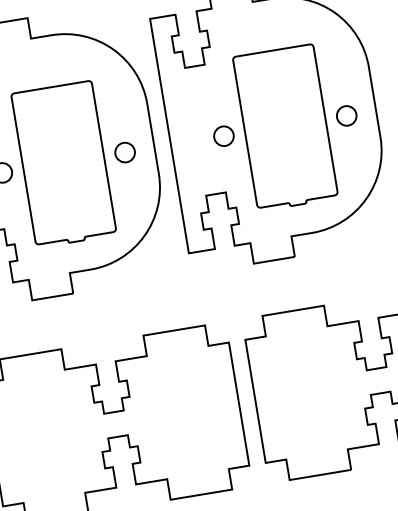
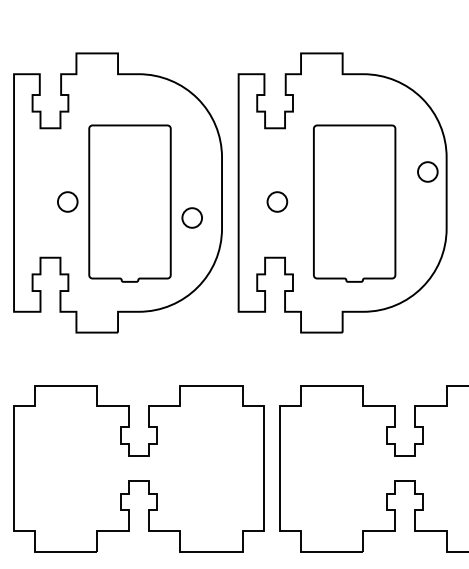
part: (346, 115) -> (427, 171), moved
part: (223, 135) -> (277, 201), moved
part: (124, 152) -> (191, 217), moved

